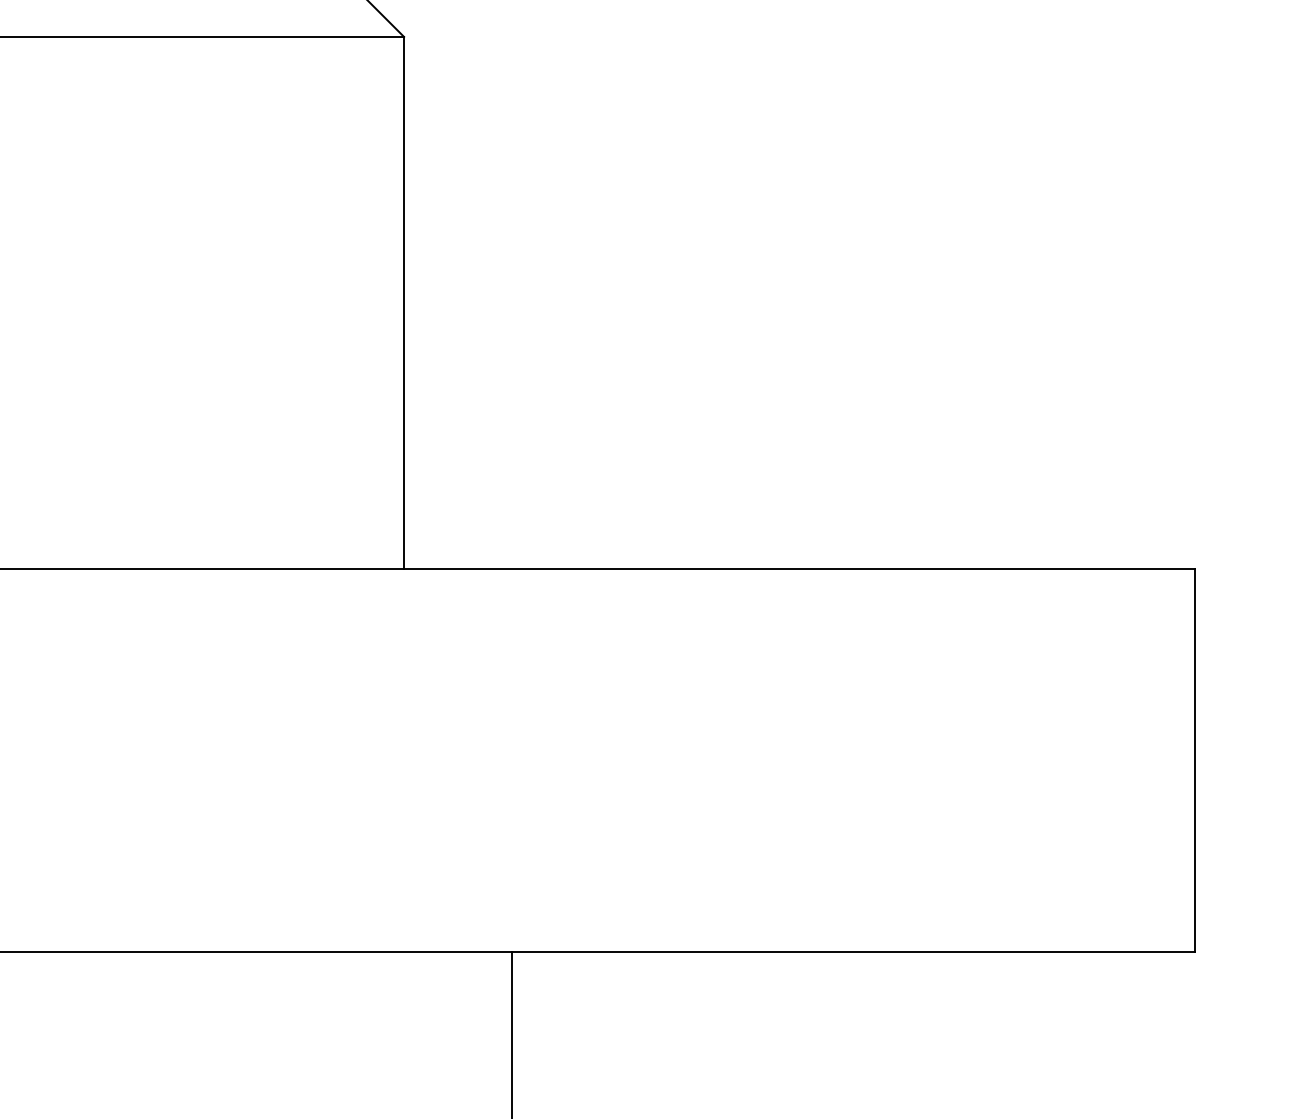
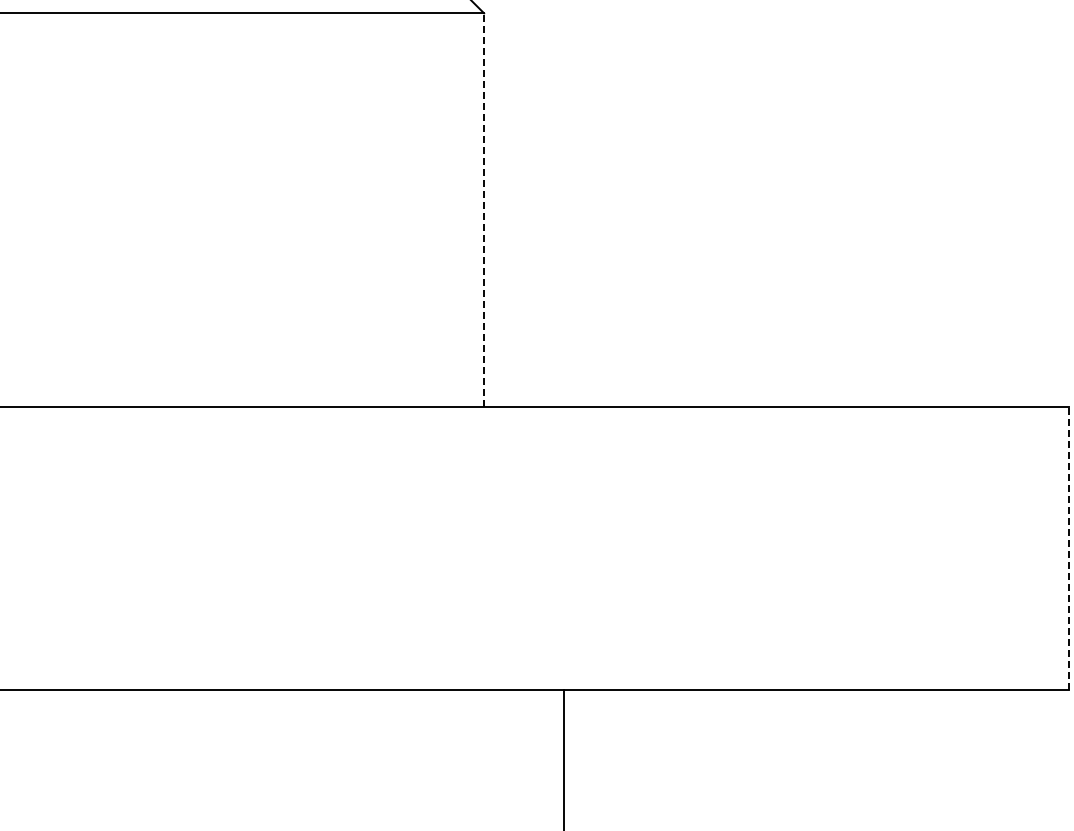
line: (404, 302) -> (484, 209), solid -> dashed
line: (1194, 760) -> (1068, 548), solid -> dashed

